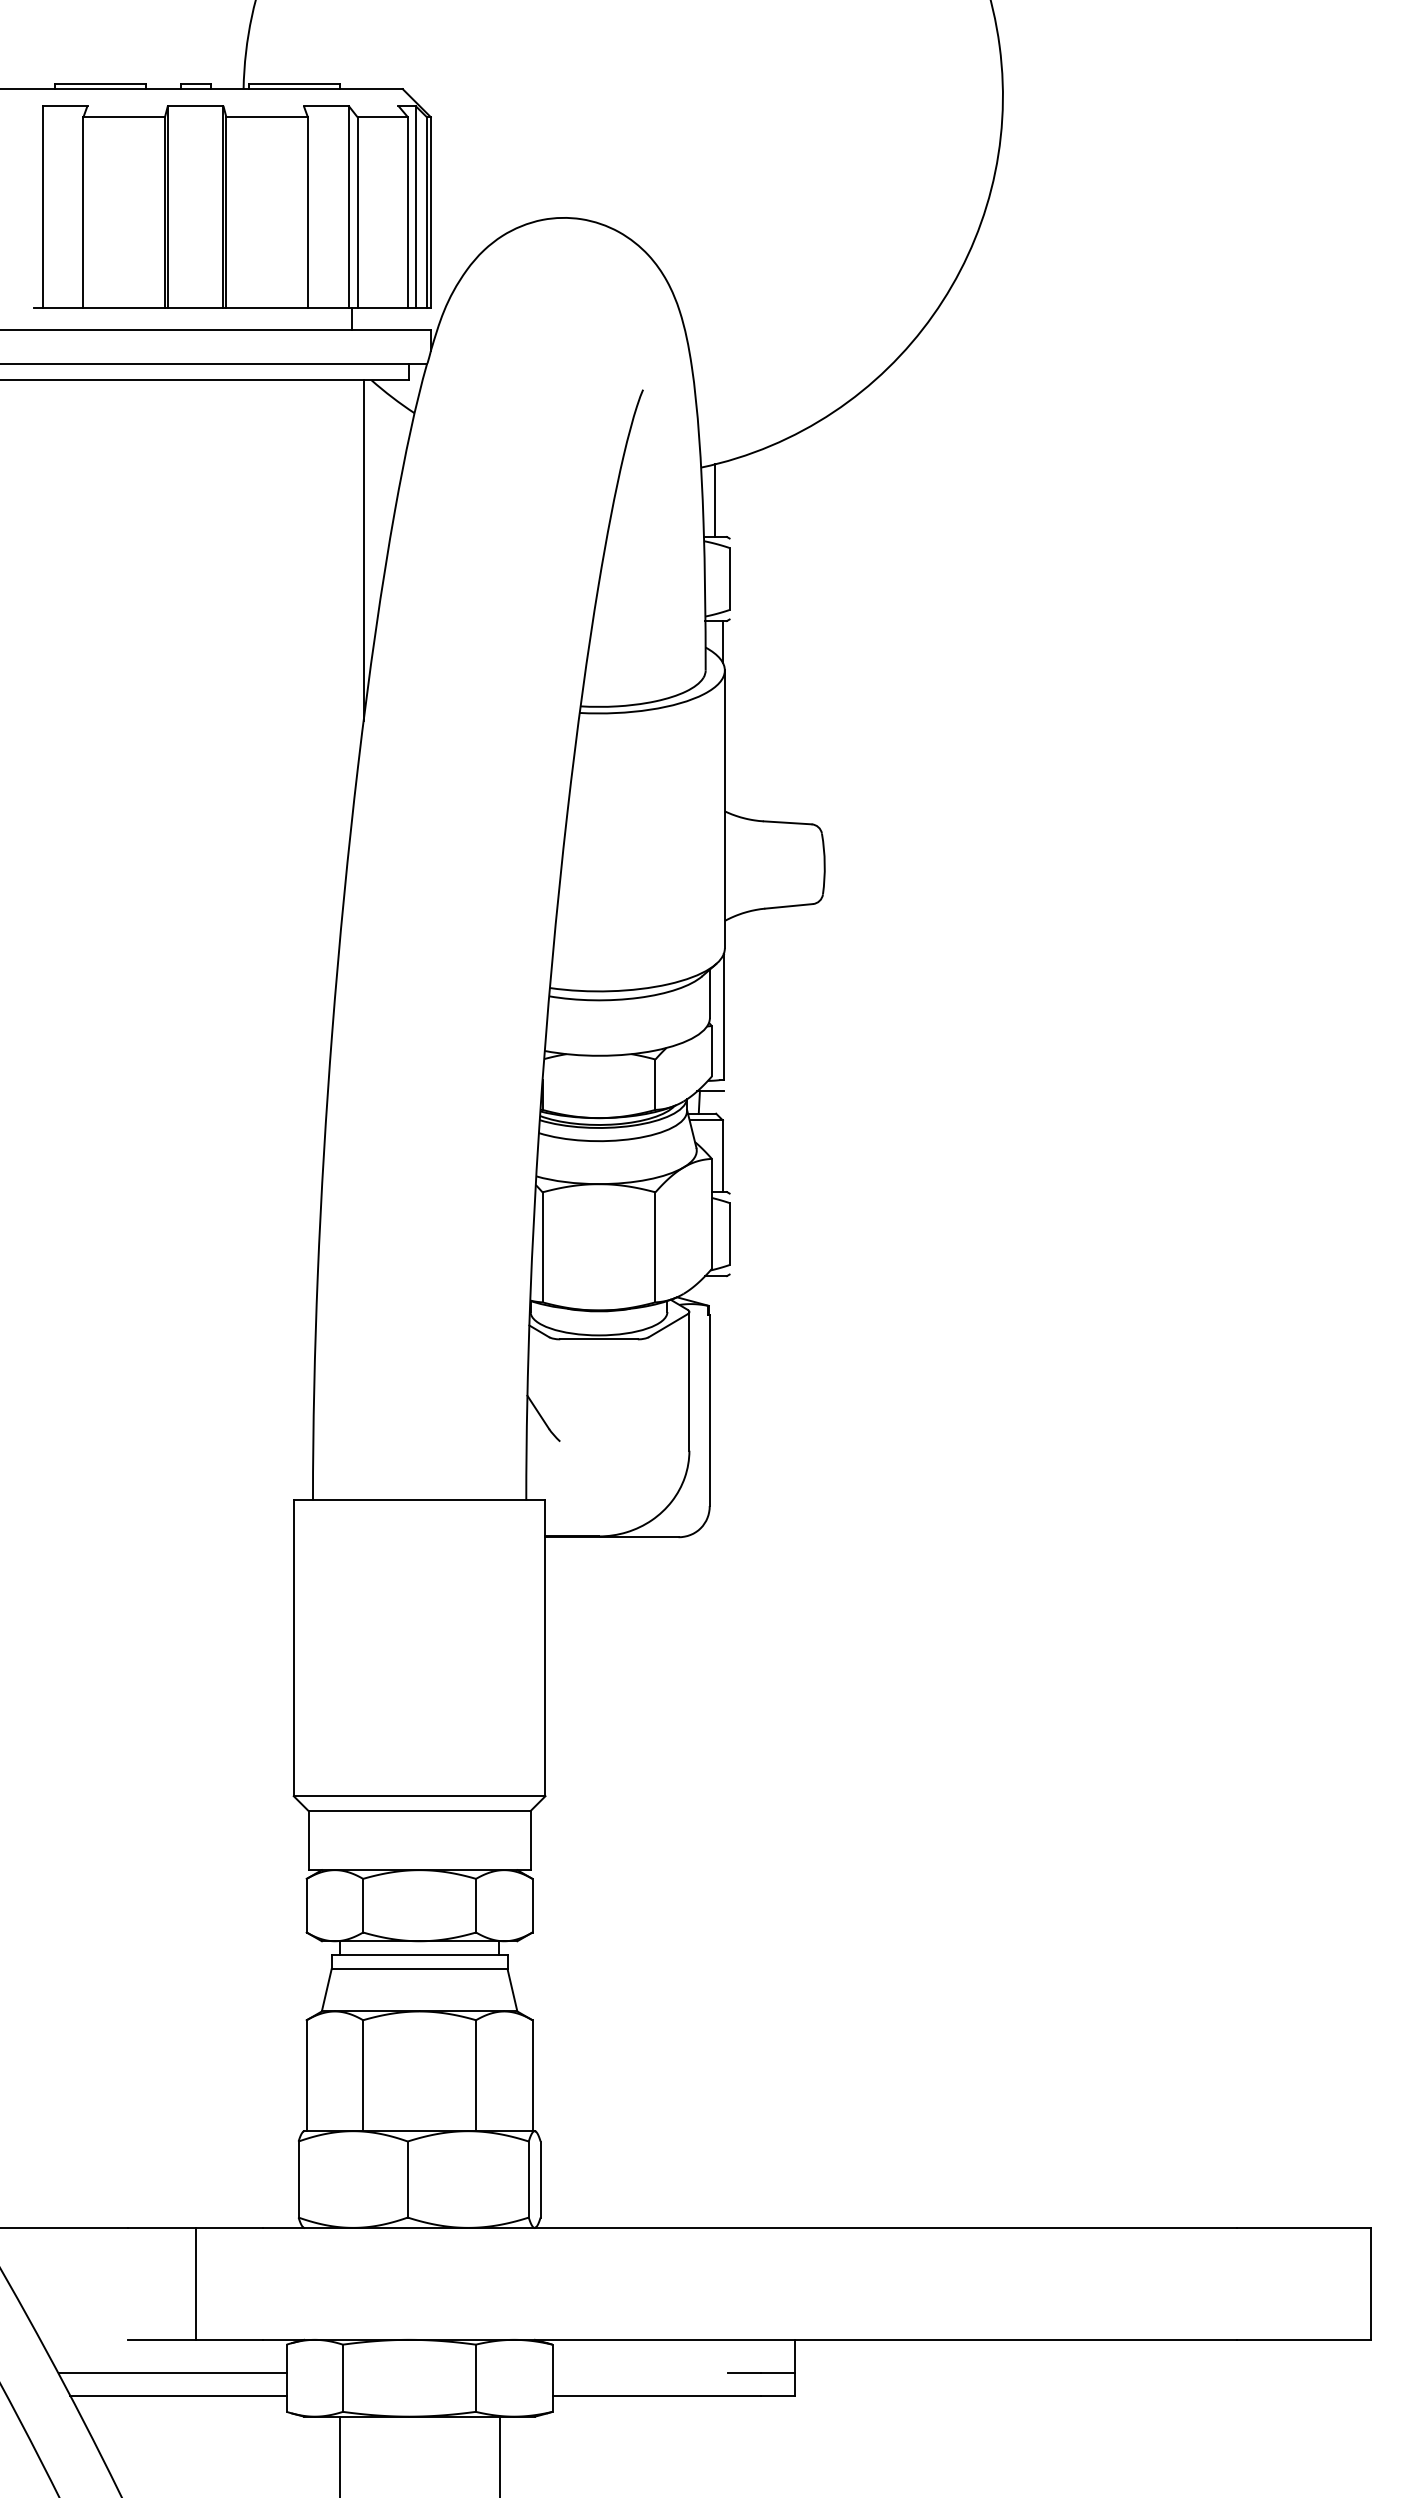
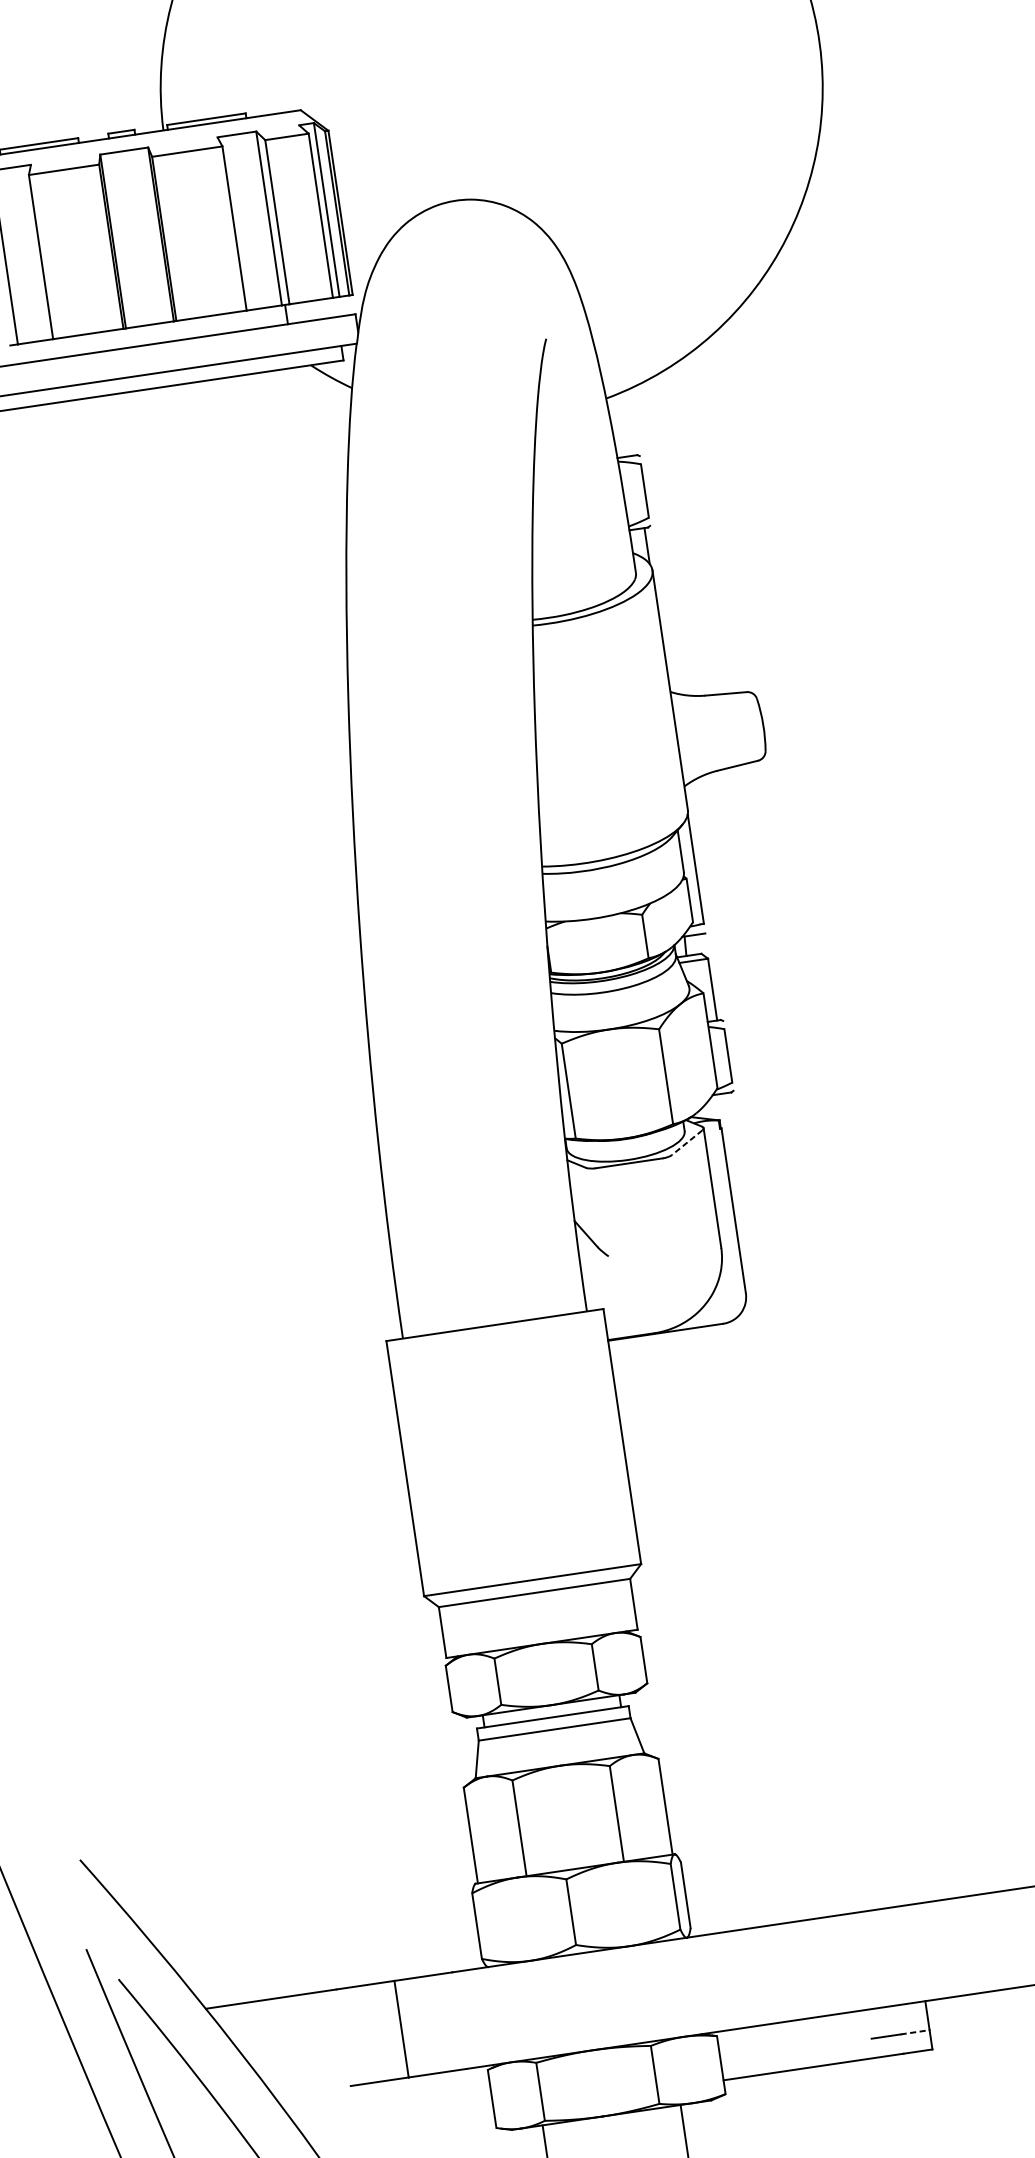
line: (715, 500) -> (622, 425), removed
line: (363, 550) -> (325, 513), removed
line: (668, 1325) -> (687, 1142), solid -> dashed
line: (172, 2373) -> (393, 2109), removed
line: (777, 2373) -> (914, 2032), solid -> dashed
line: (178, 2395) -> (400, 2127), removed

